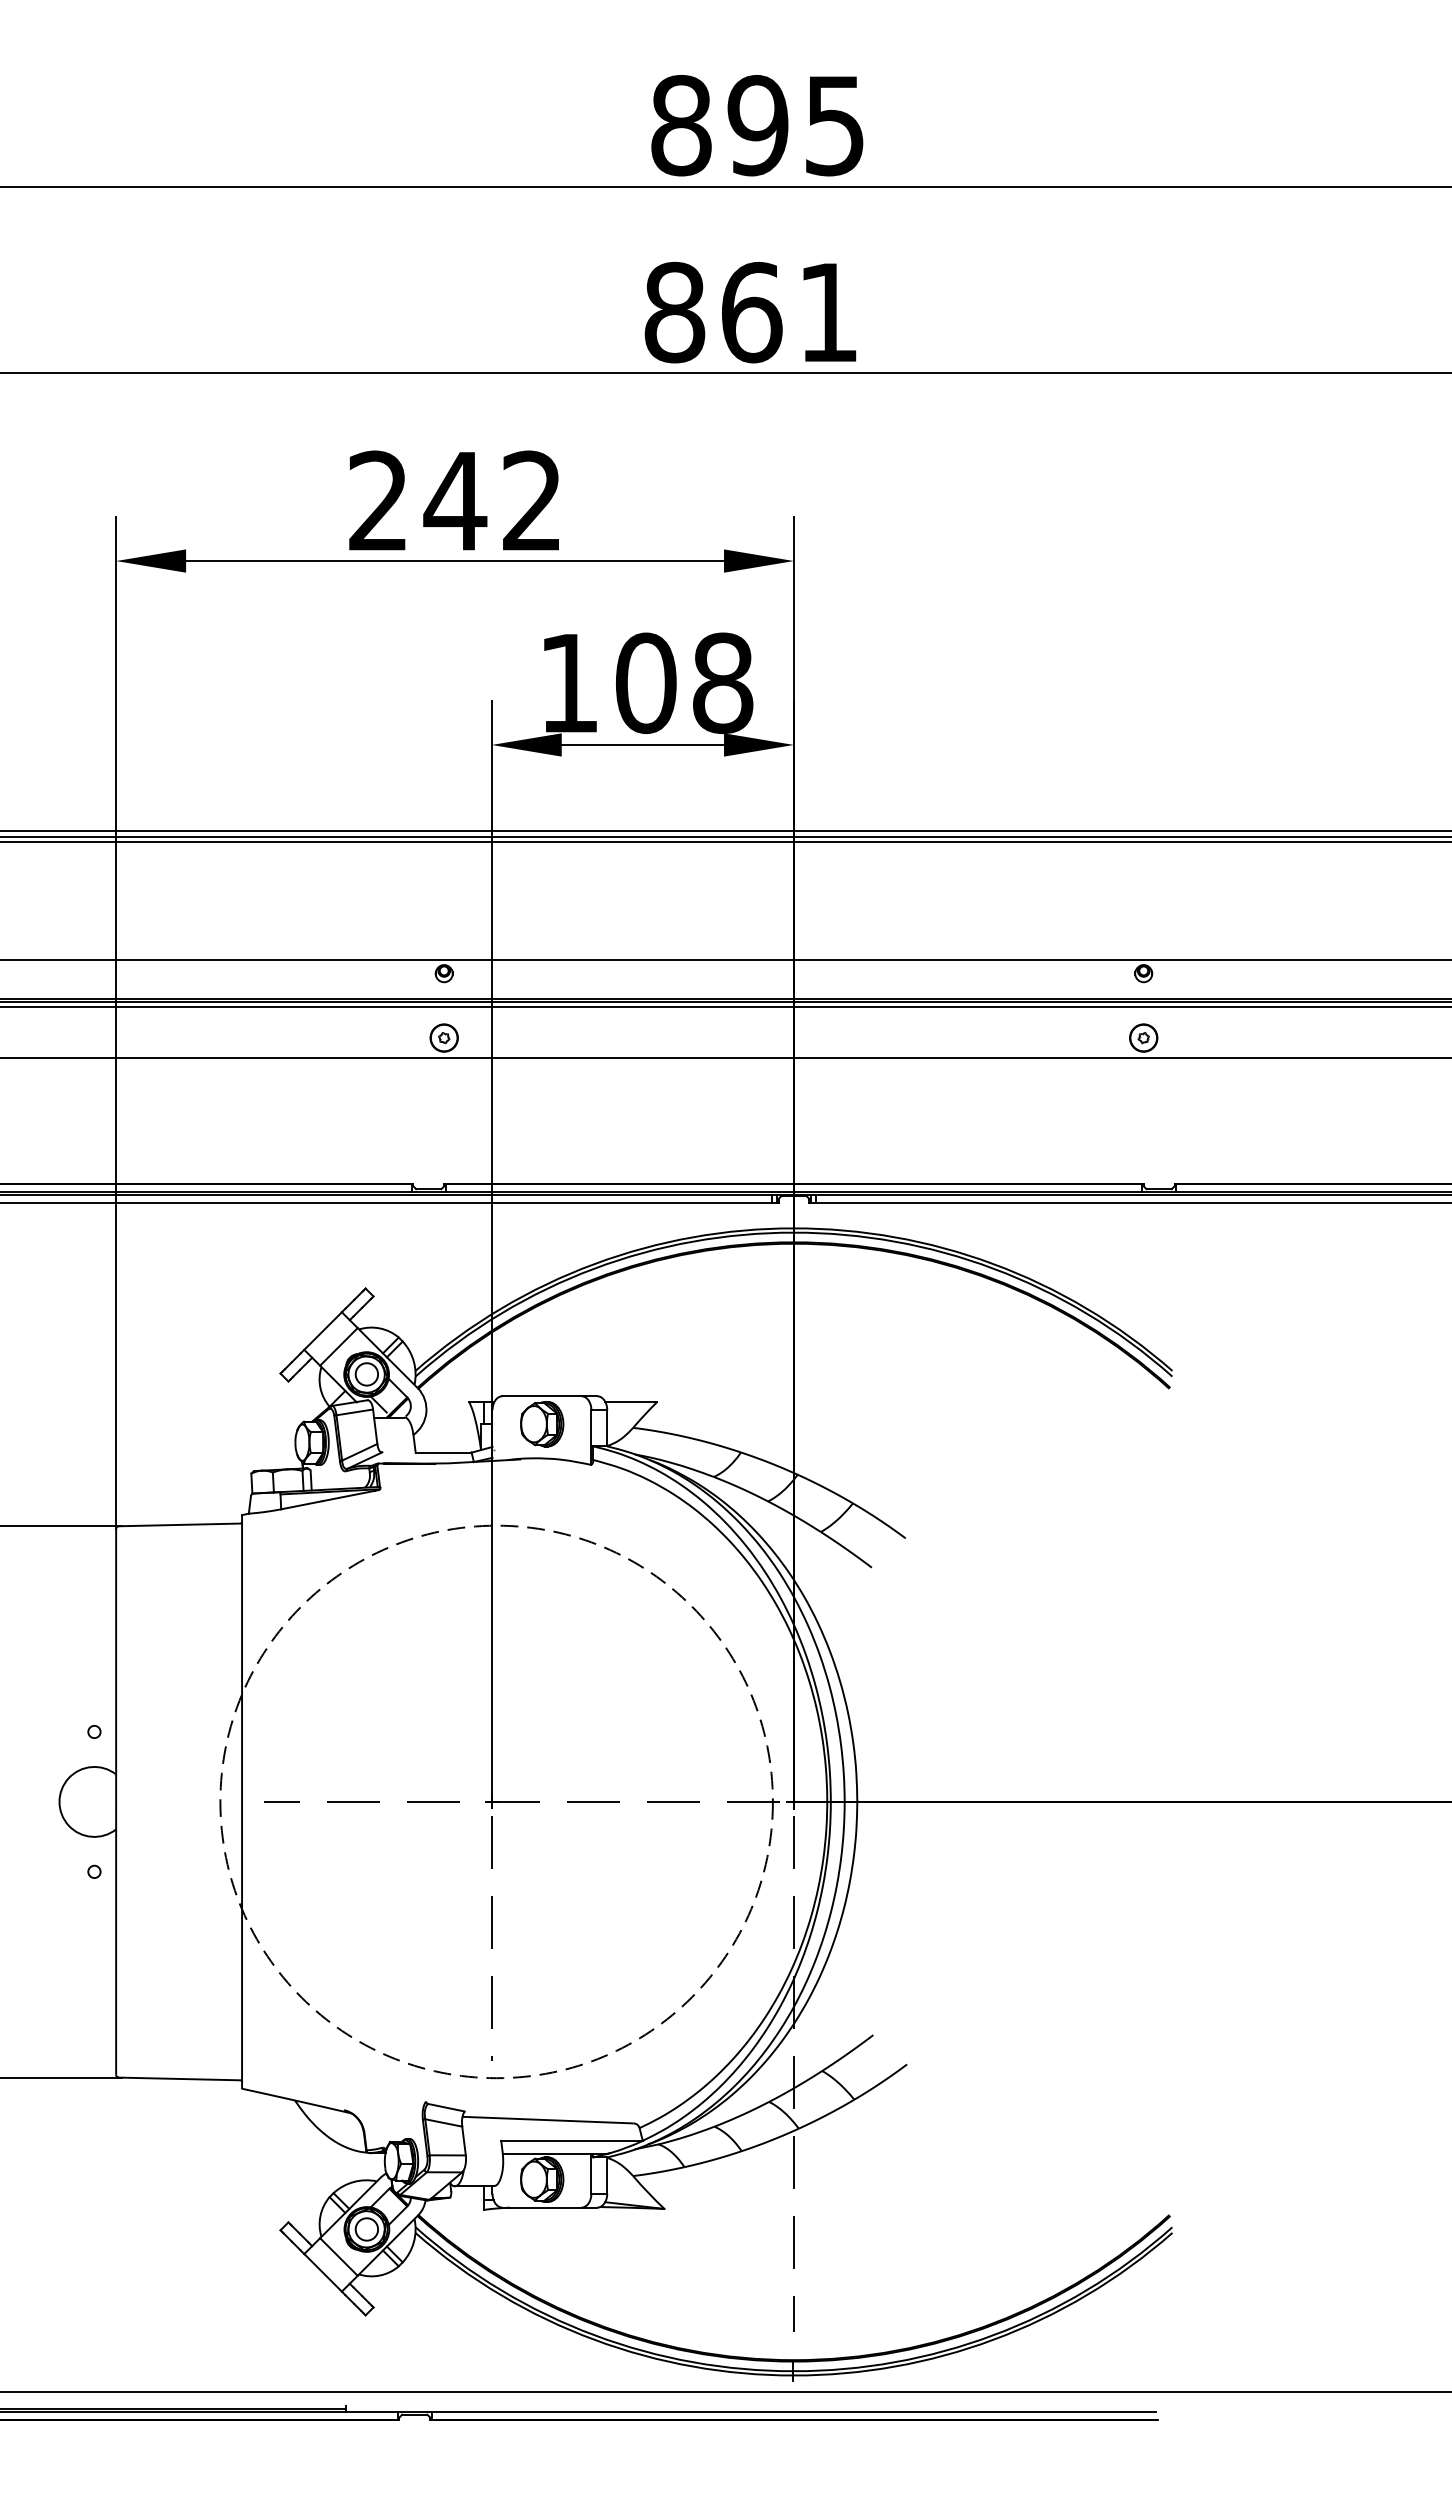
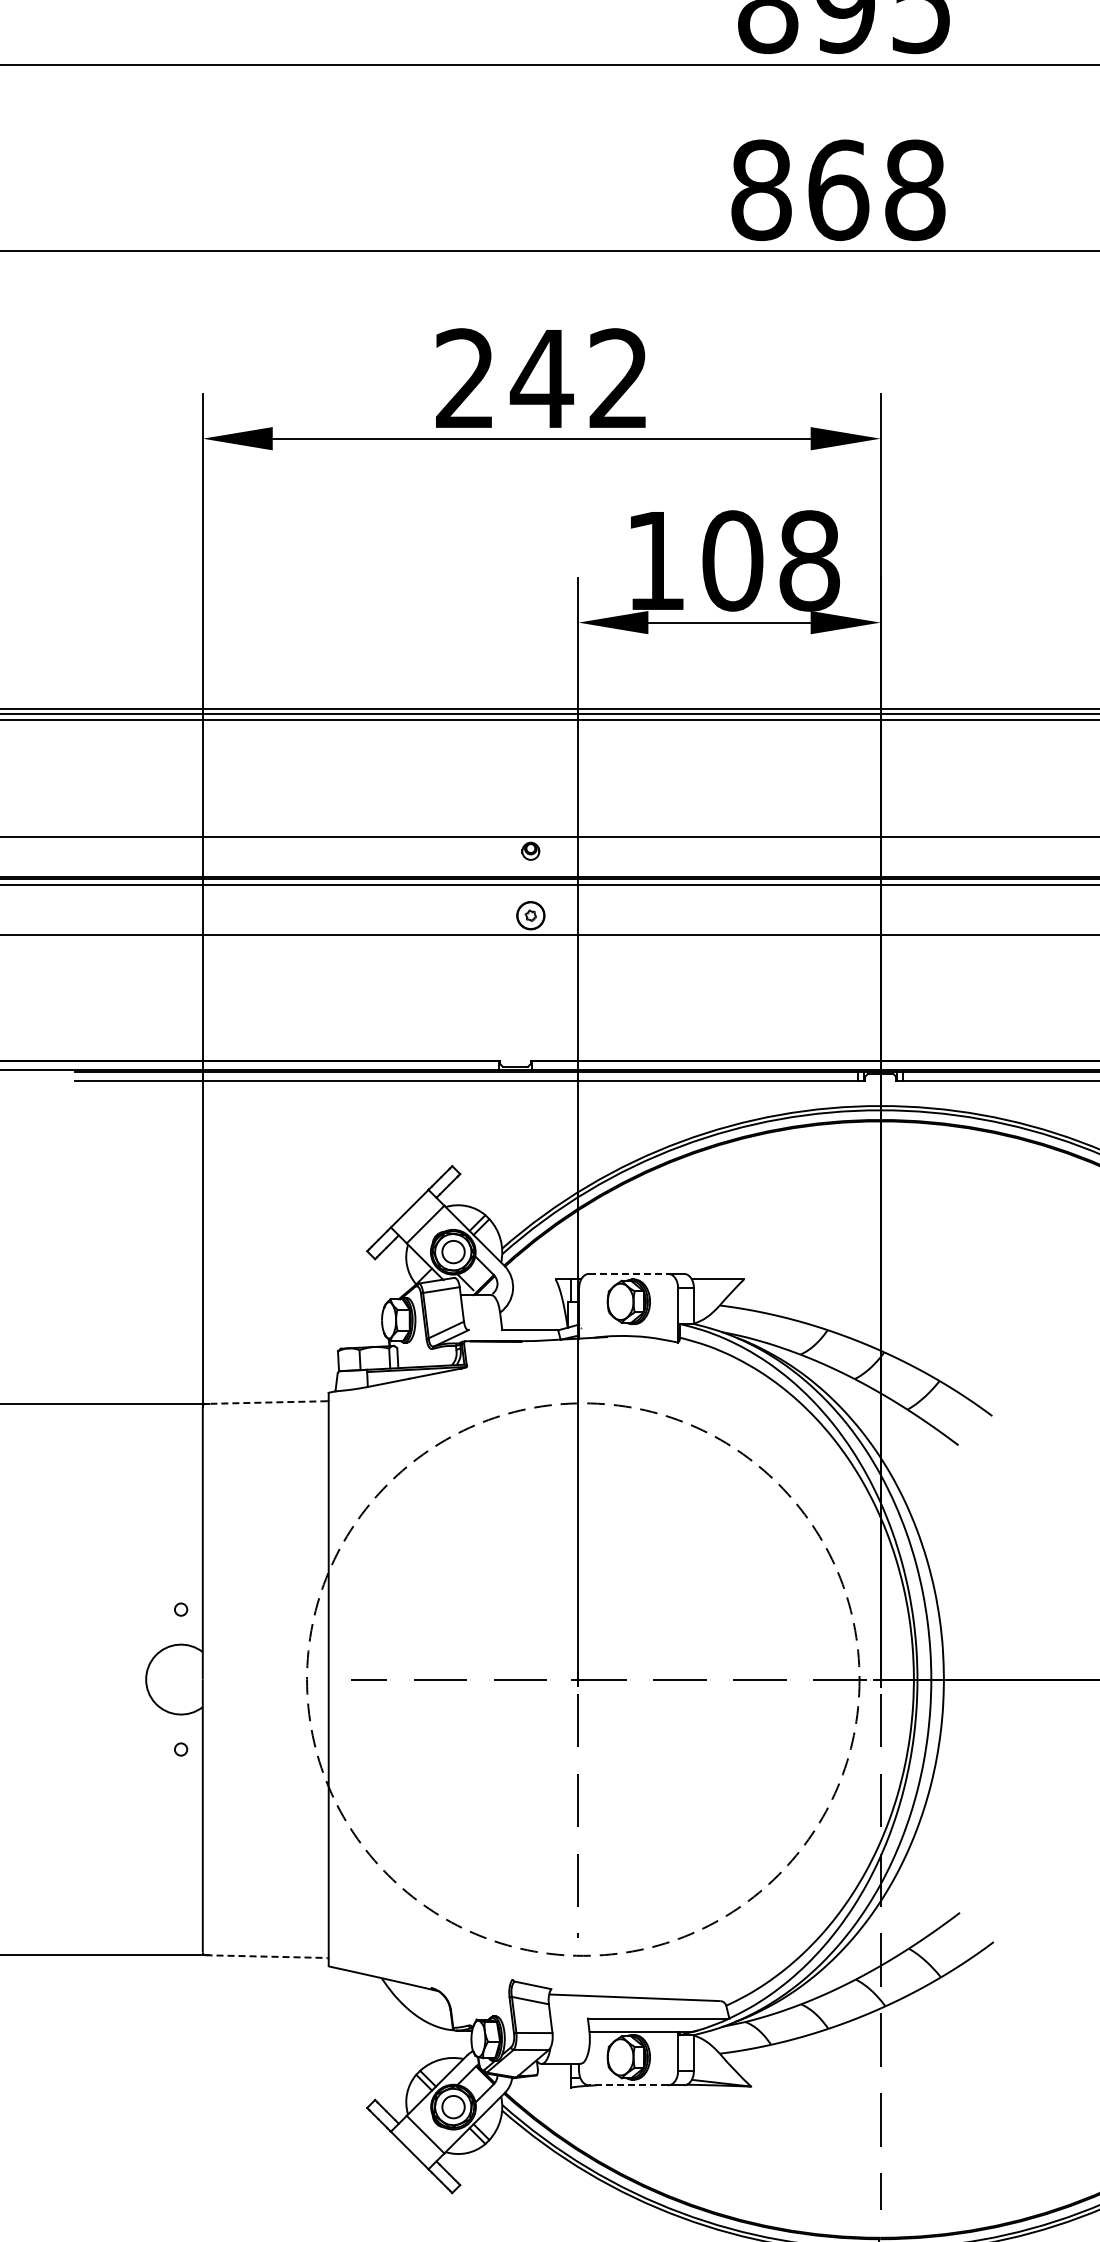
text: (828, 312) -> (915, 190), 861 -> 868
line: (541, 1396) -> (628, 1274), solid -> dashed
line: (179, 1524) -> (266, 1402), solid -> dashed
line: (179, 2078) -> (266, 1956), solid -> dashed
line: (541, 2207) -> (628, 2085), solid -> dashed

